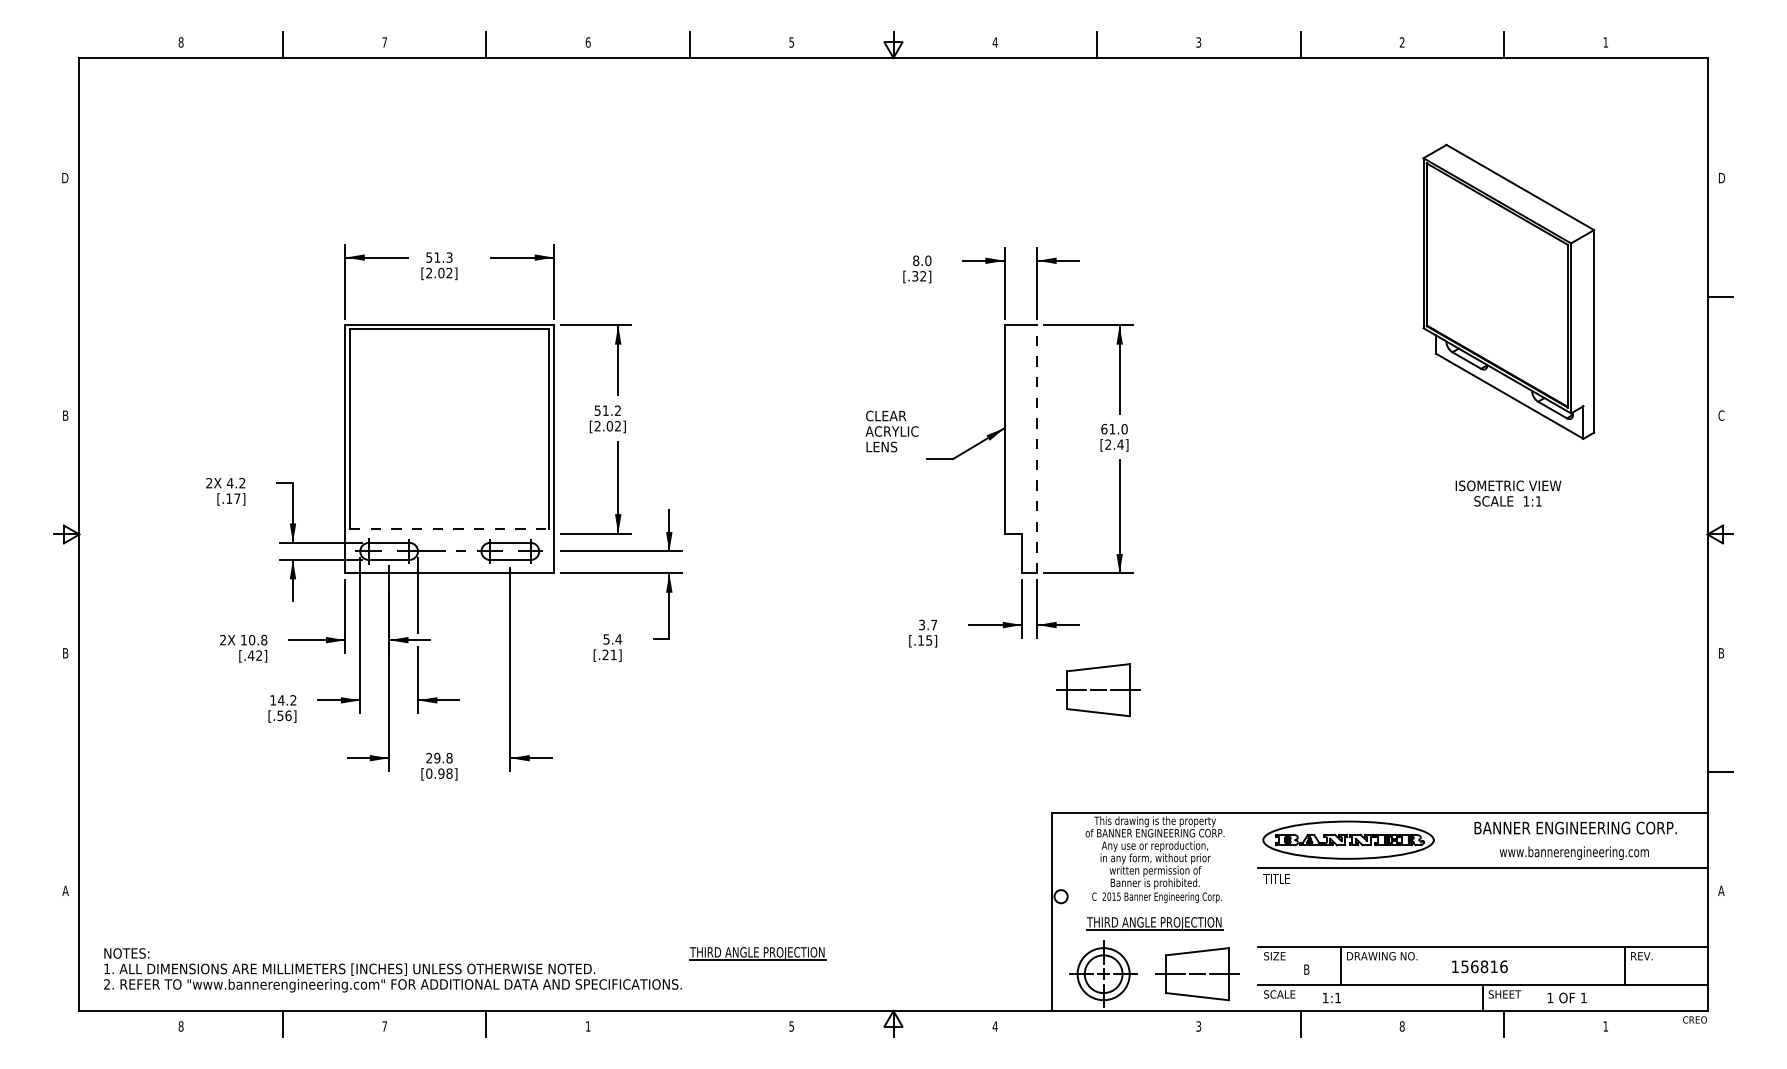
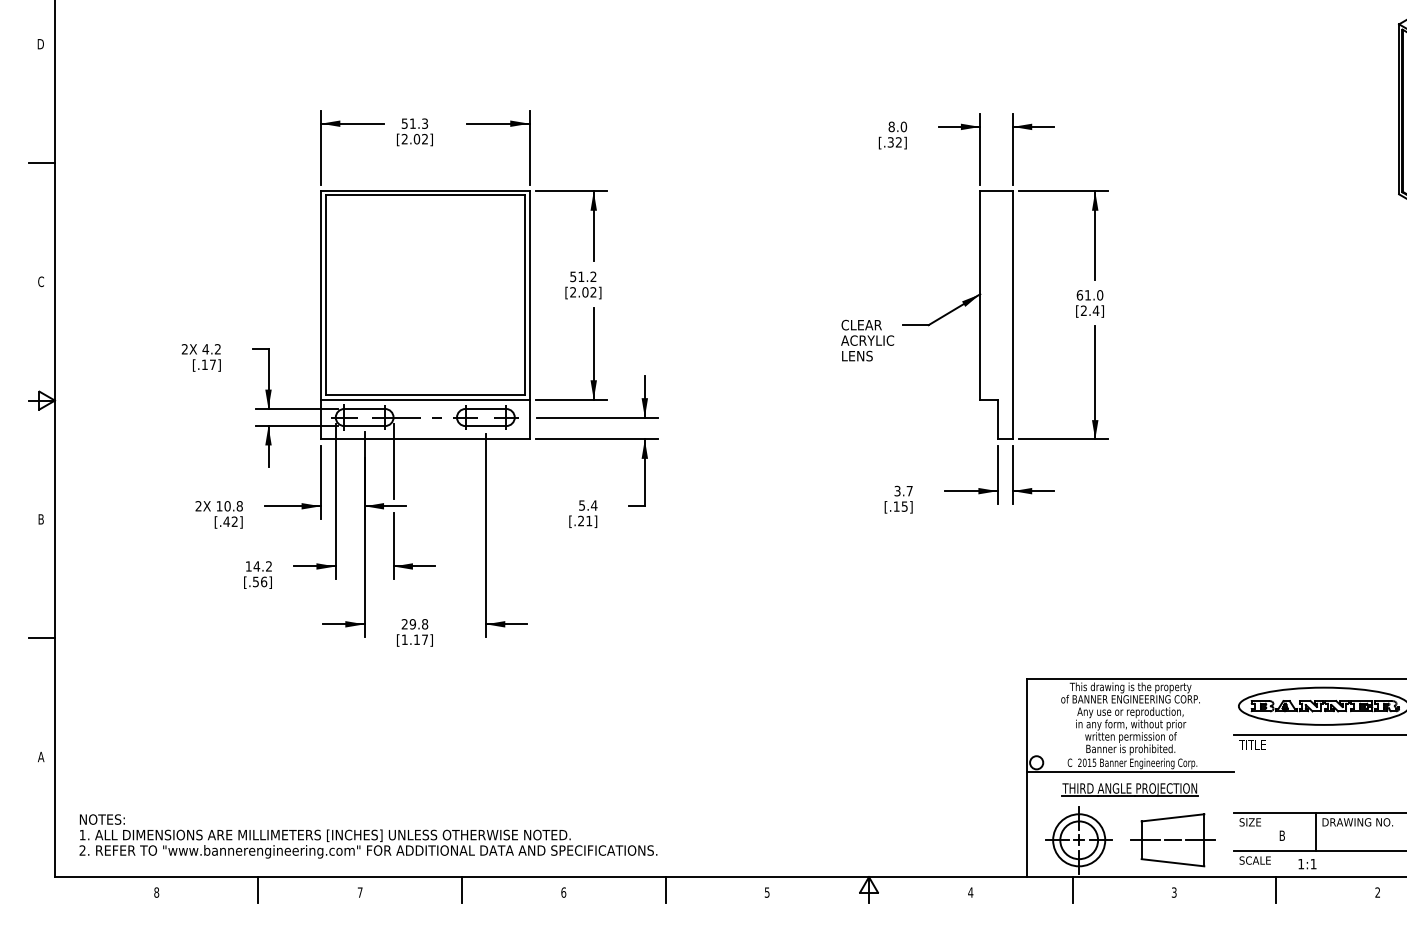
line: (66, 296) -> (42, 162), added
text: (65, 415) -> (41, 281), B -> C
text: (891, 431) -> (867, 340), moved
line: (1037, 448) -> (1013, 314), dashed -> solid
line: (449, 528) -> (425, 394), dashed -> solid
line: (449, 533) -> (425, 399), added
part: (1098, 690) -> (1074, 556), removed
line: (66, 772) -> (42, 638), added
text: (439, 773) -> (415, 639), [0.98] -> [1.17]
line: (1154, 905) -> (1130, 771), added
part: (757, 953) -> (733, 819), removed
line: (689, 1023) -> (665, 889), added
line: (1097, 1023) -> (1073, 889), added
text: (587, 1026) -> (563, 892), 1 -> 6
text: (1401, 1026) -> (1377, 892), 8 -> 2

